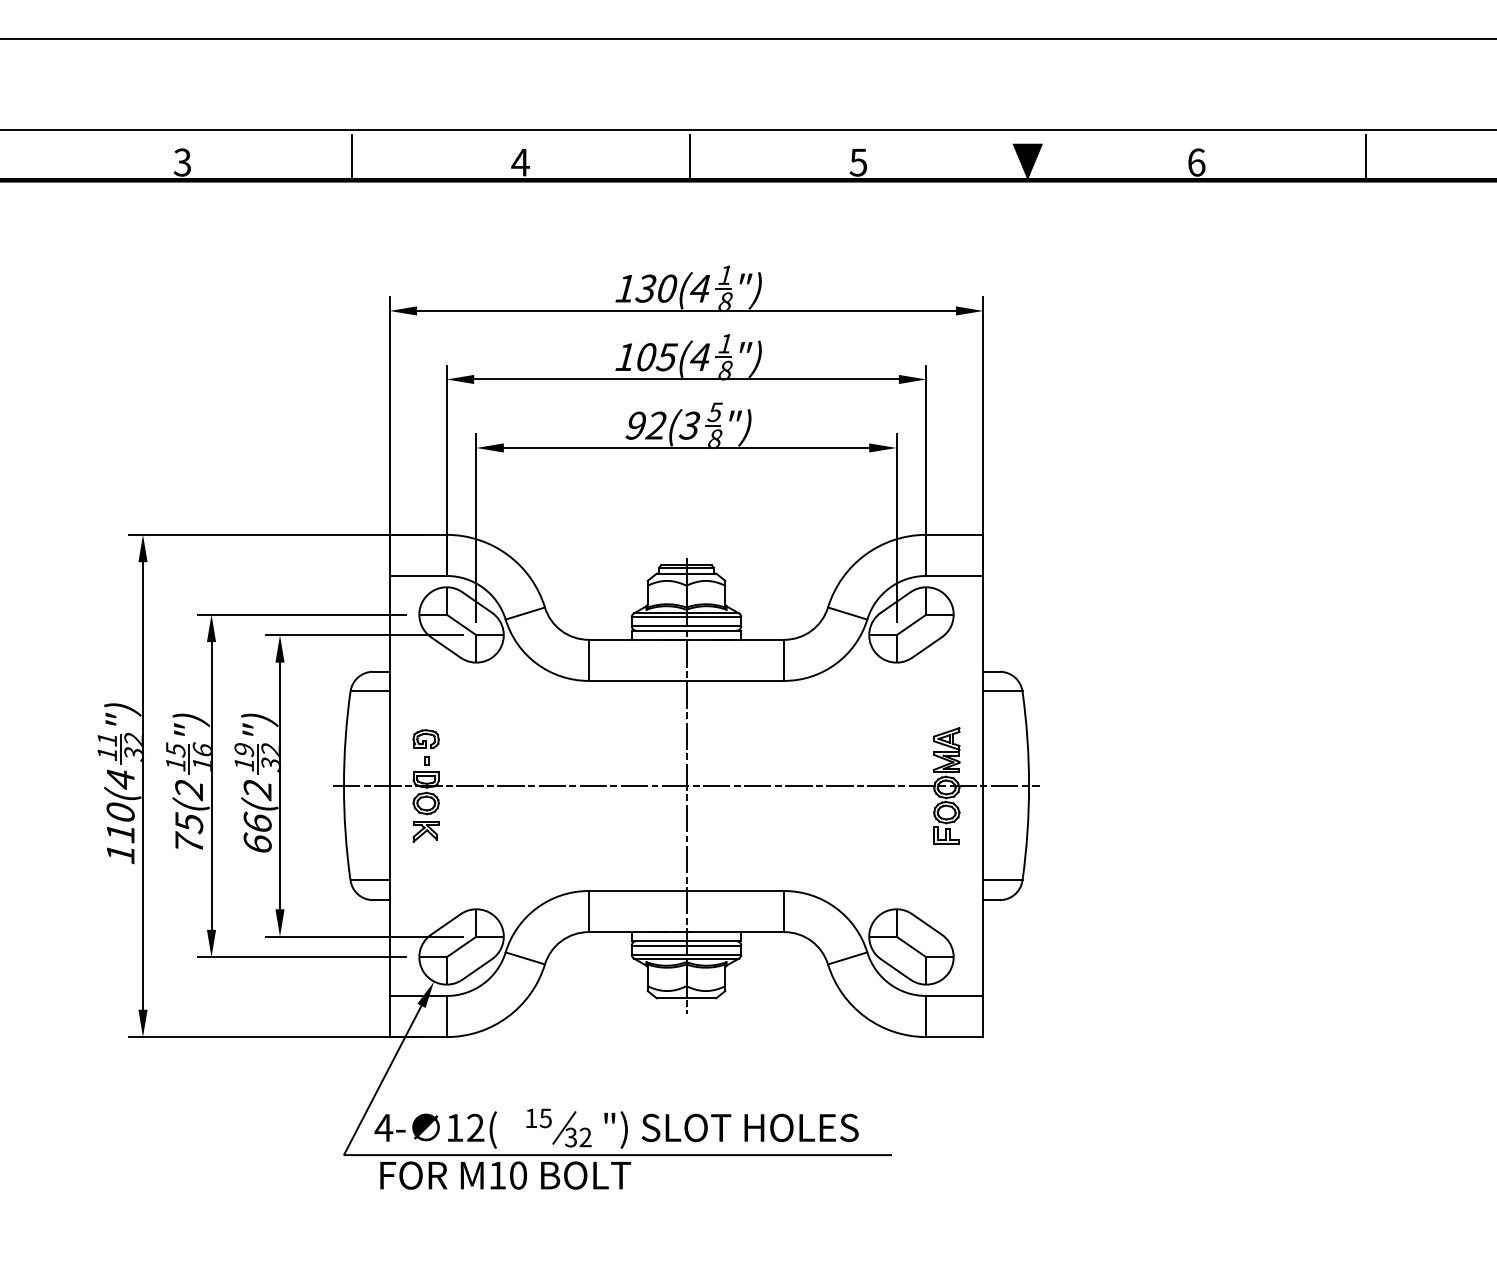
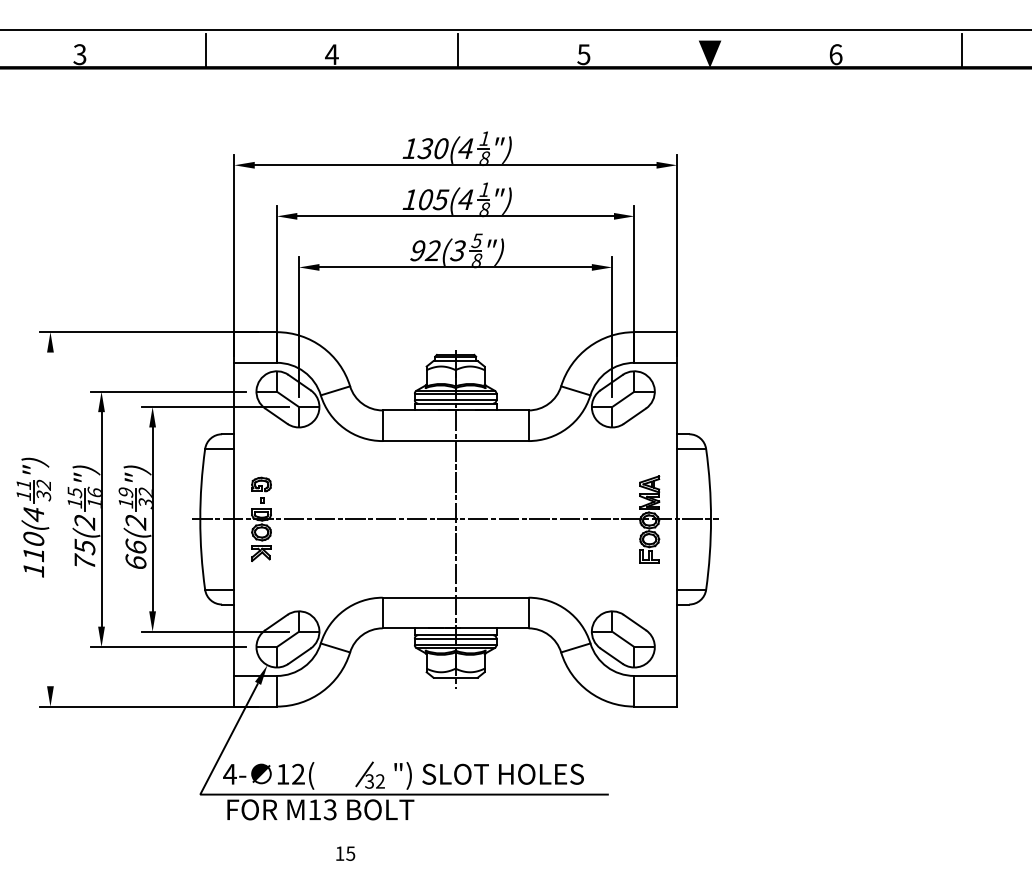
line: (143, 785) -> (50, 519), removed
text: (538, 1118) -> (345, 853), moved
text: (517, 1175) -> (329, 809), M10 -> M13

